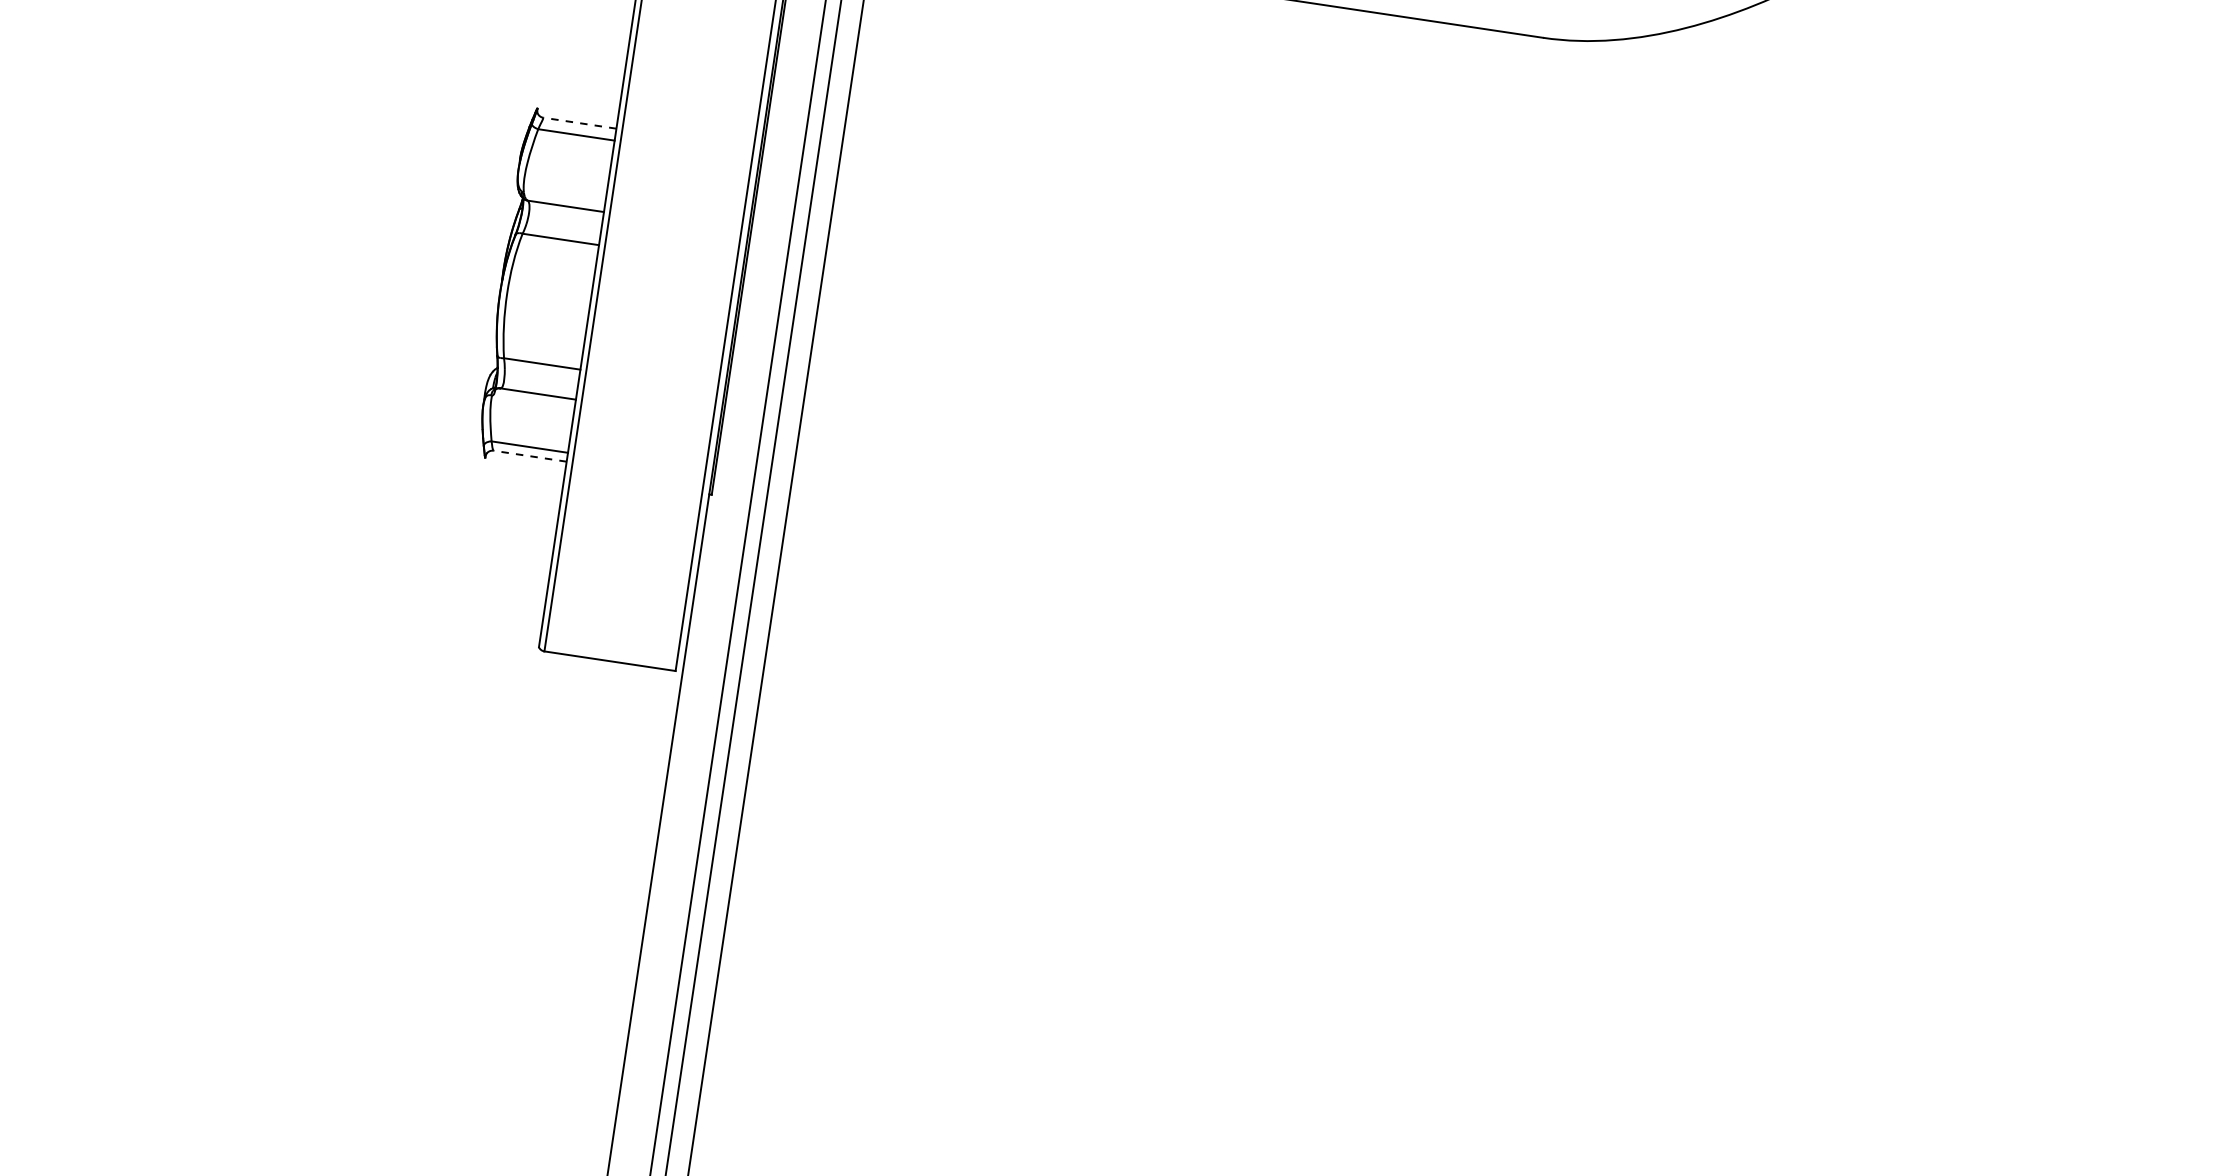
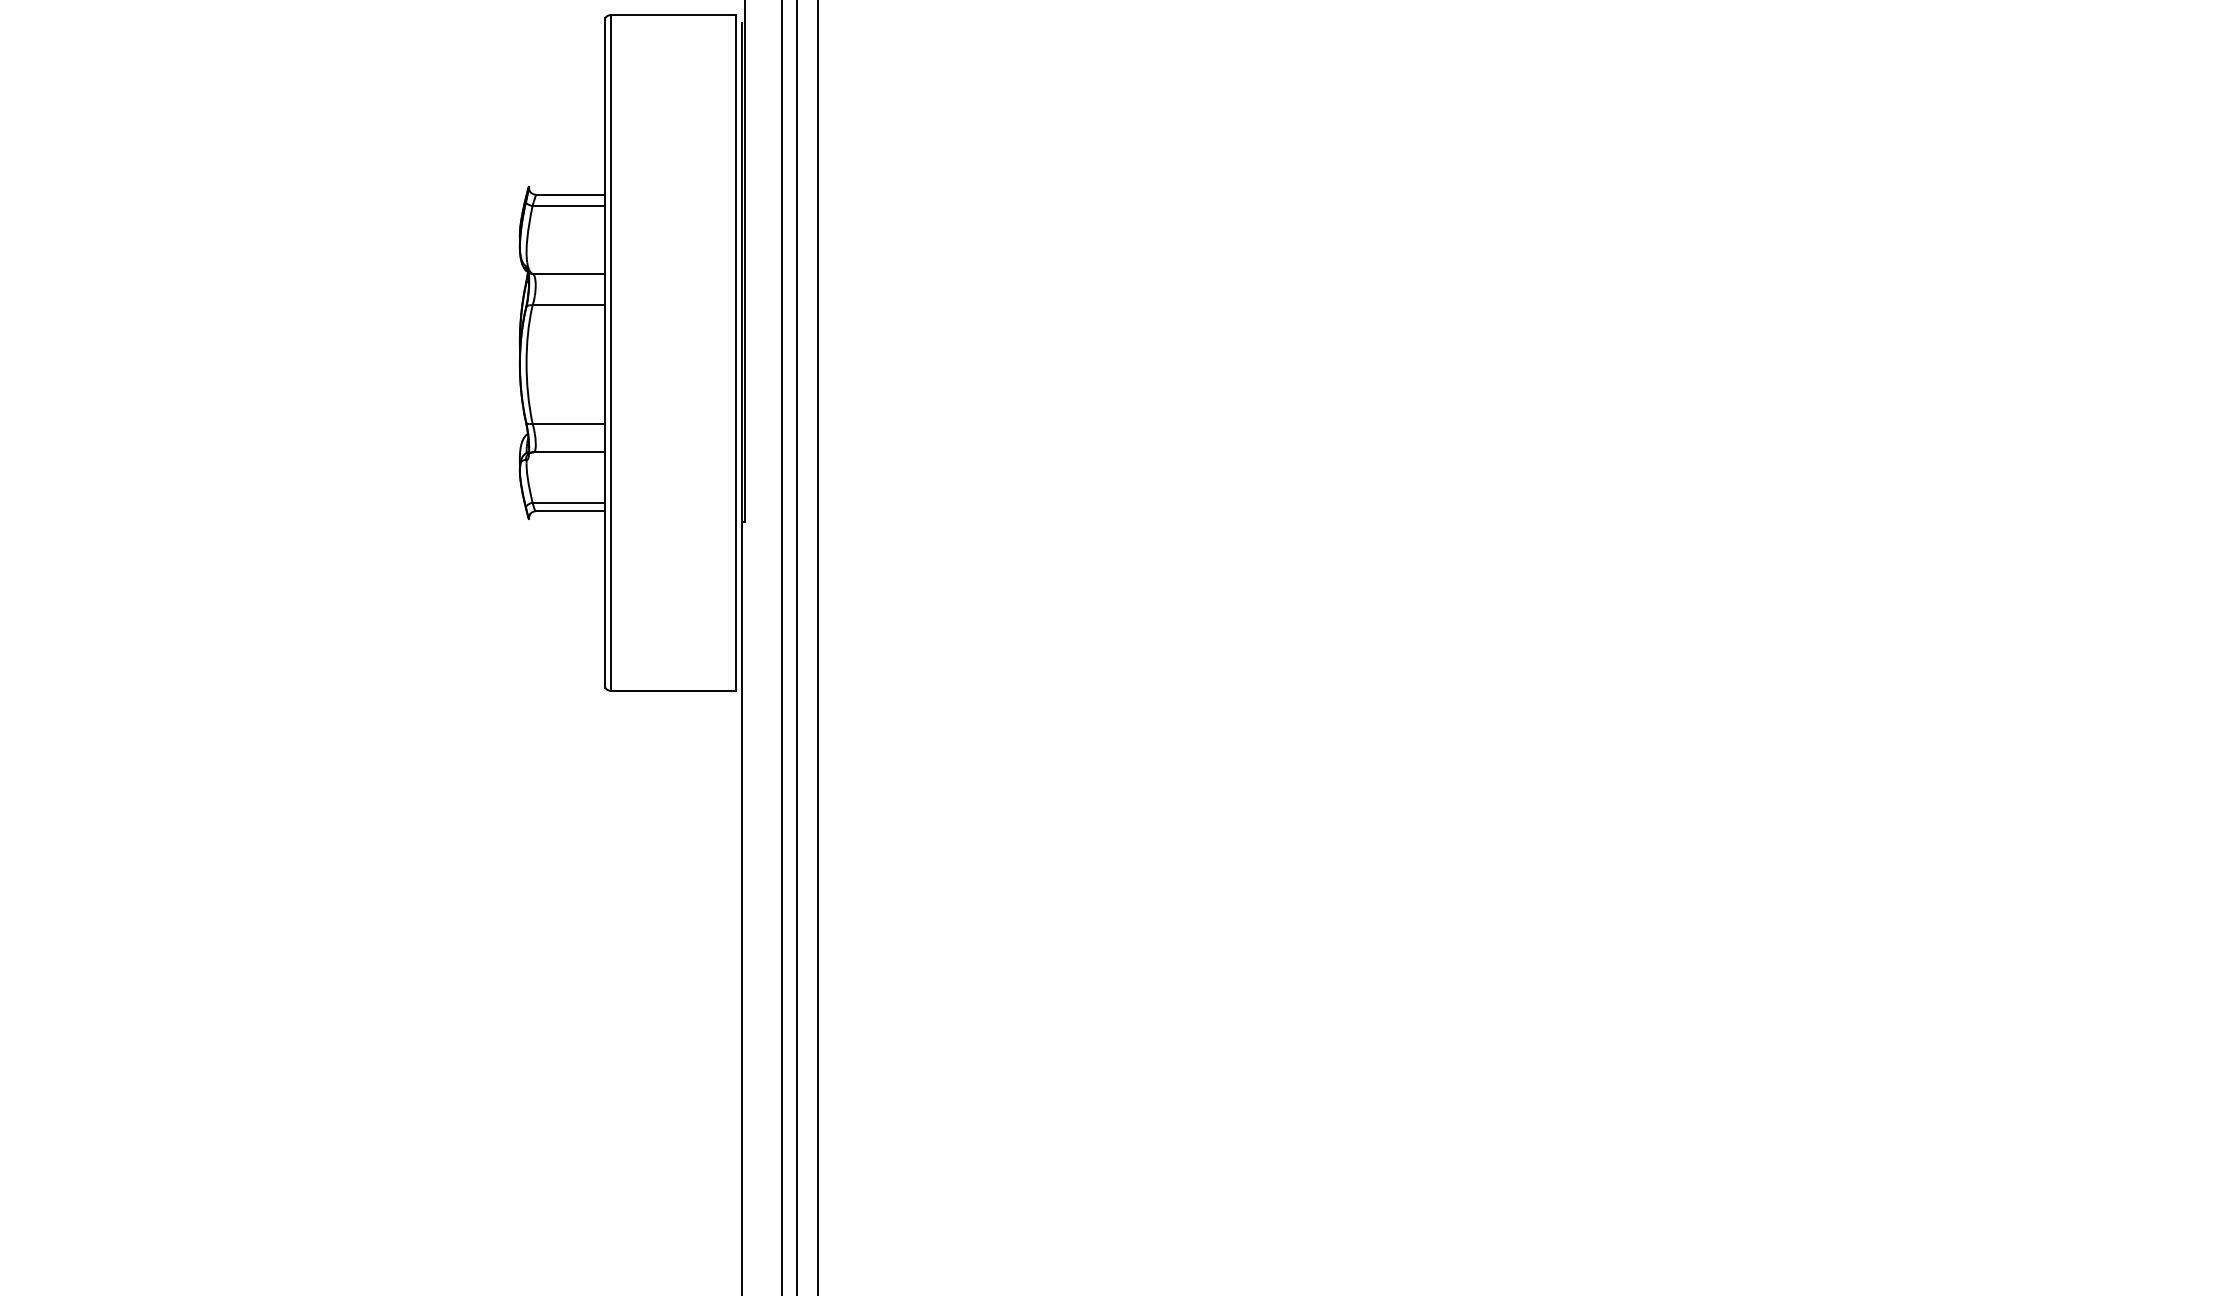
line: (579, 123) -> (570, 194), dashed -> solid
line: (530, 456) -> (570, 511), dashed -> solid

